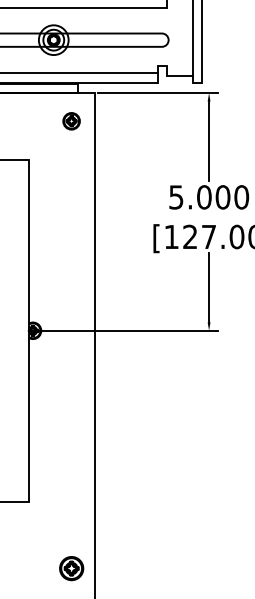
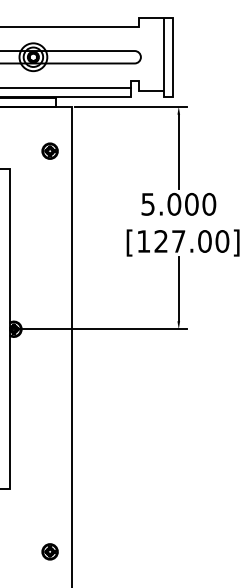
part: (70, 120) -> (49, 150), moved
part: (70, 568) -> (49, 551), size x0.71

